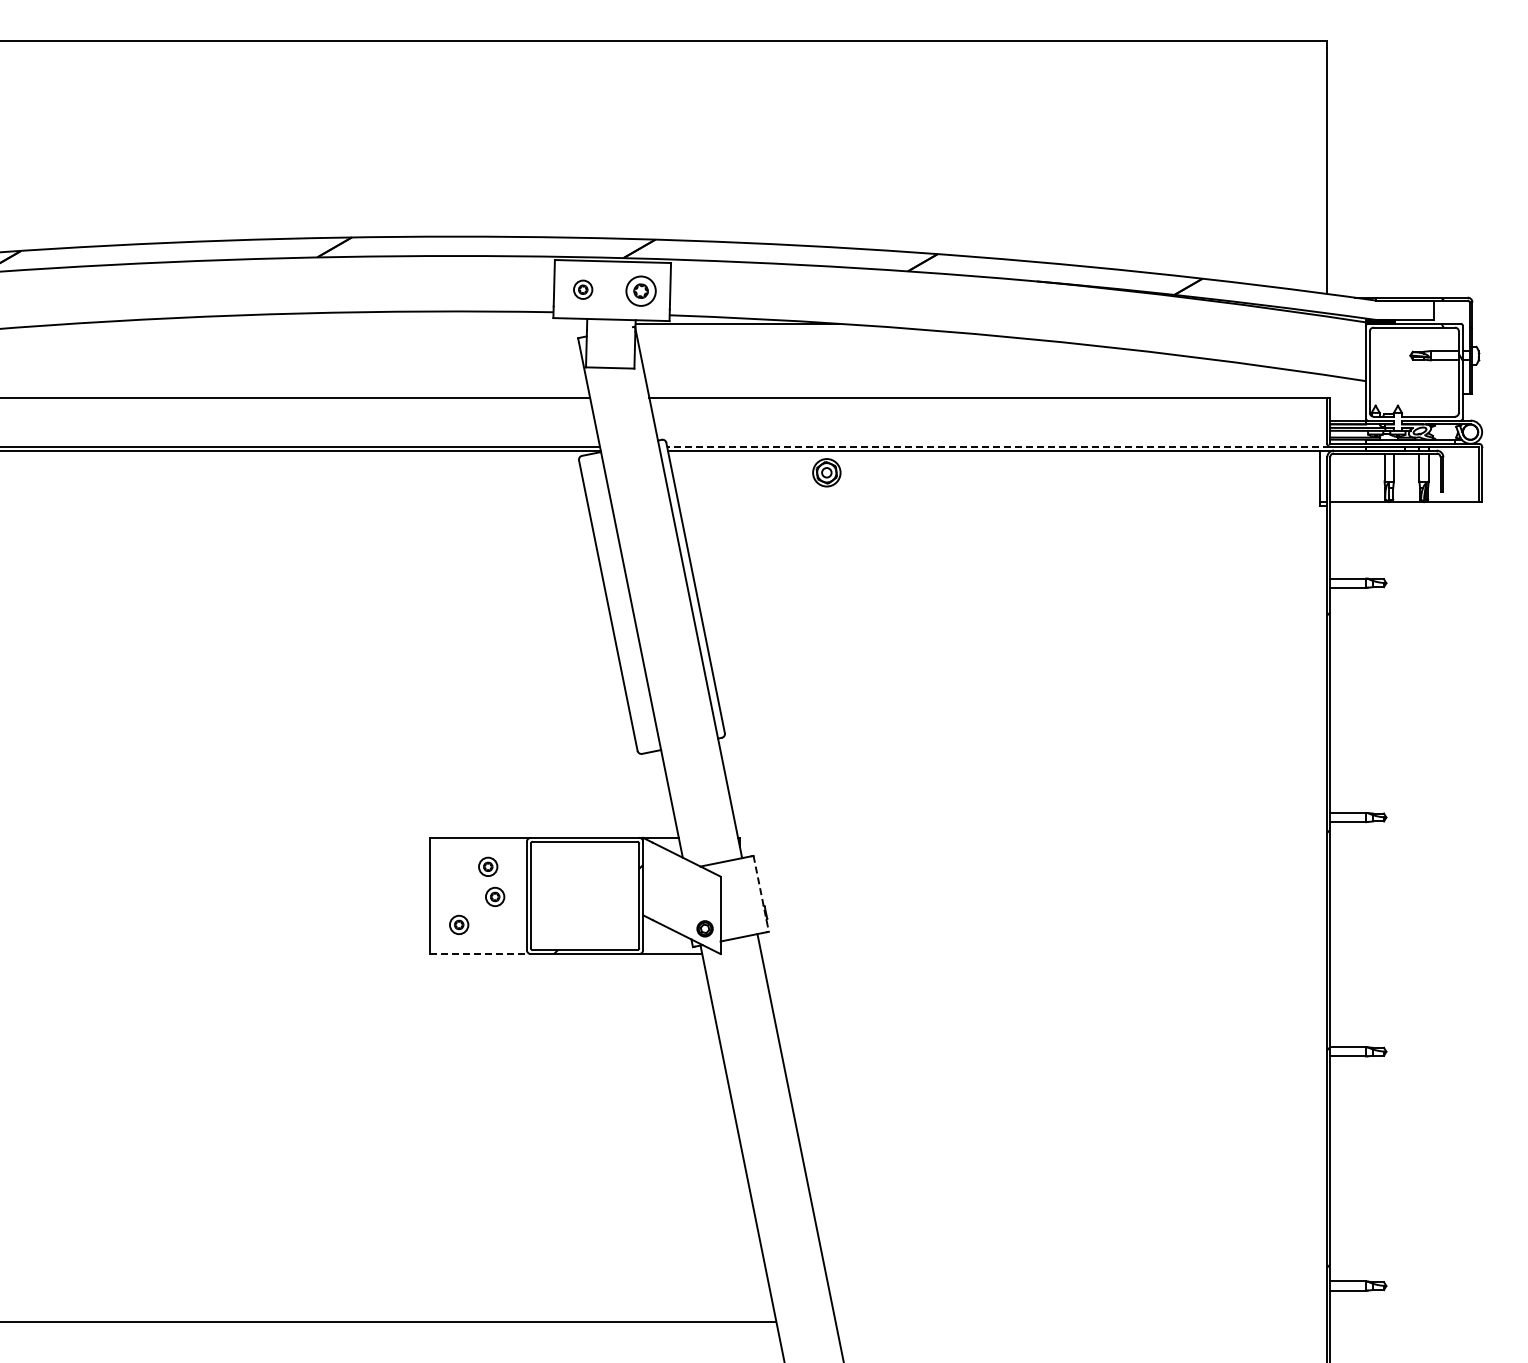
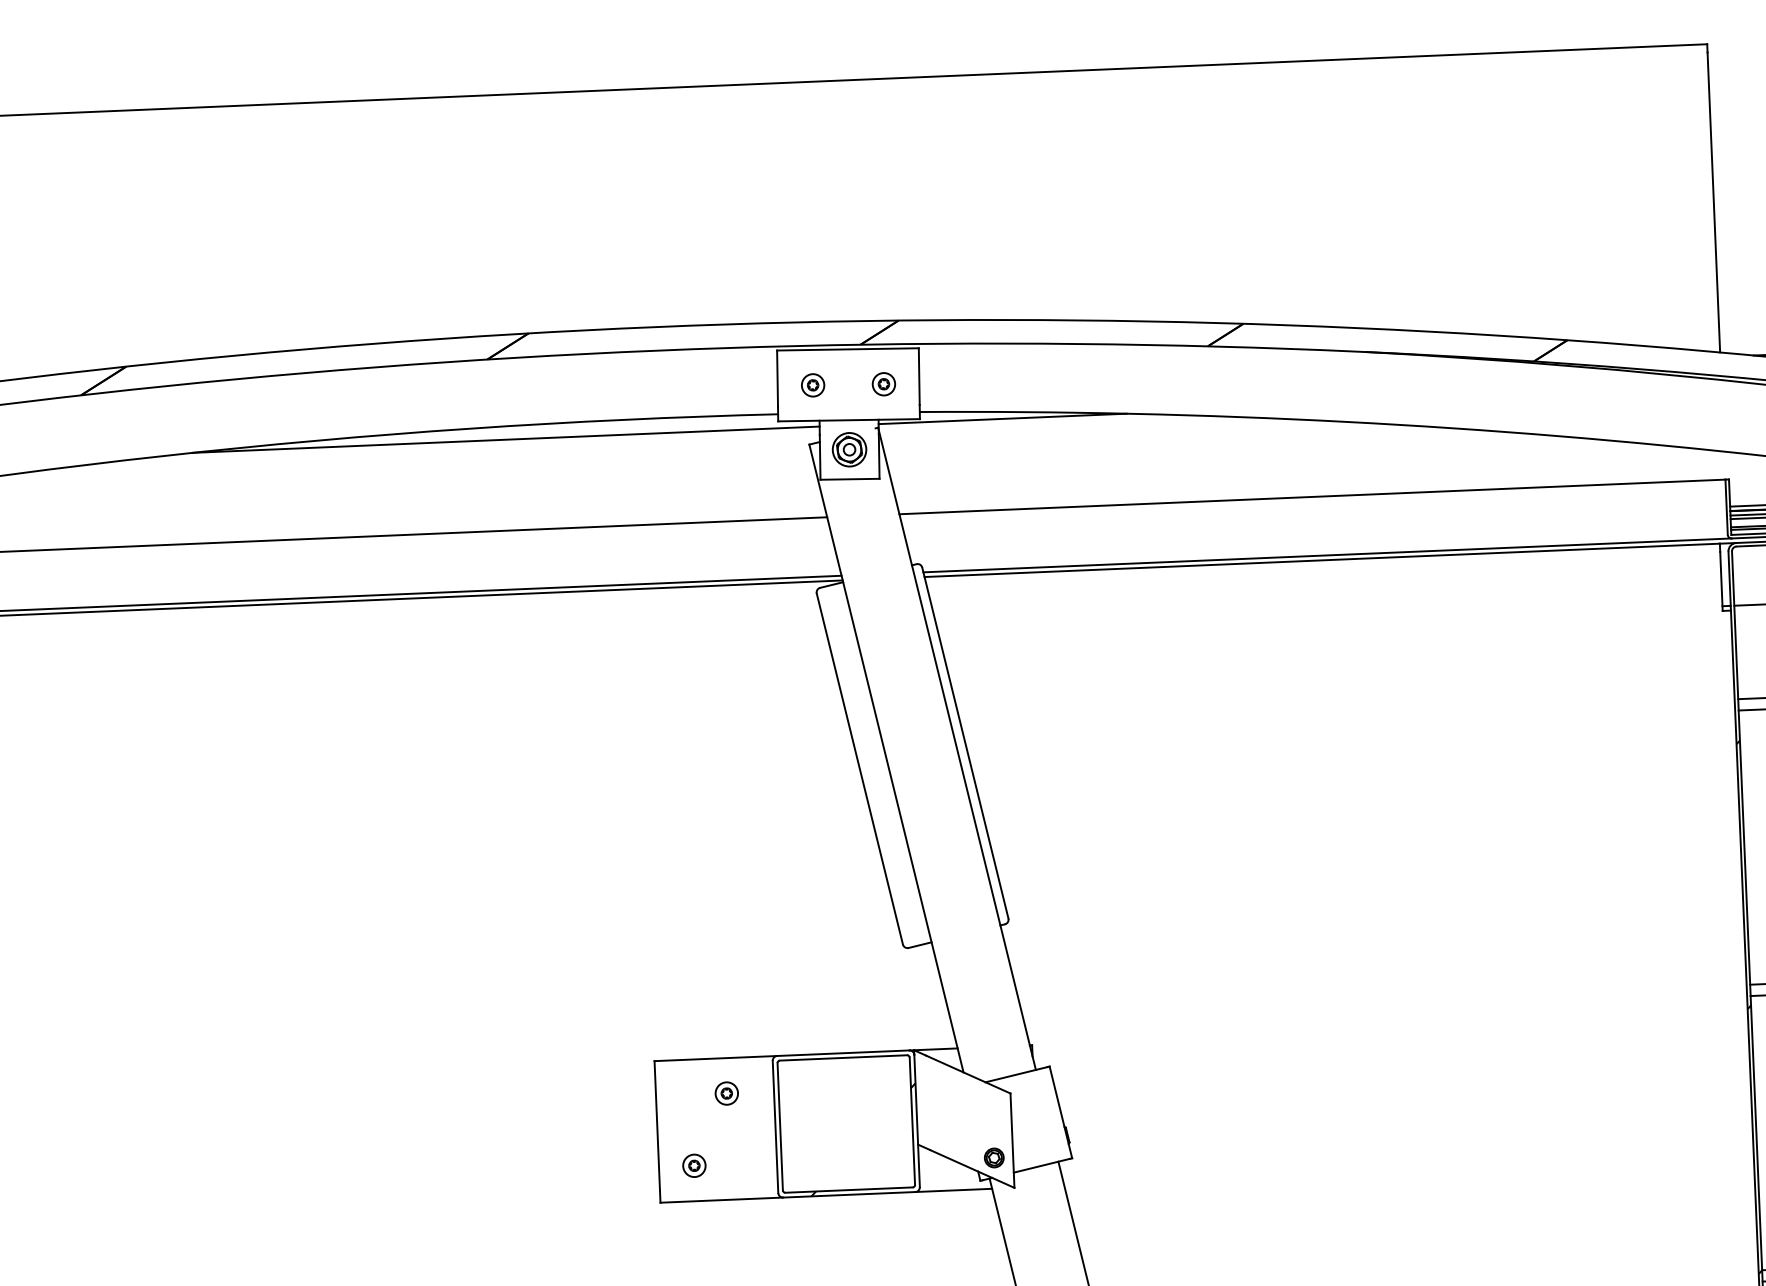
part: (641, 291) -> (884, 384), size x0.62
line: (329, 323) -> (505, 439), added
line: (998, 446) -> (1327, 555), dashed -> solid
part: (826, 472) -> (849, 449), moved
line: (761, 893) -> (1061, 1112), dashed -> solid
part: (495, 896) -> (737, 1129), removed
line: (480, 954) -> (721, 1200), dashed -> solid

